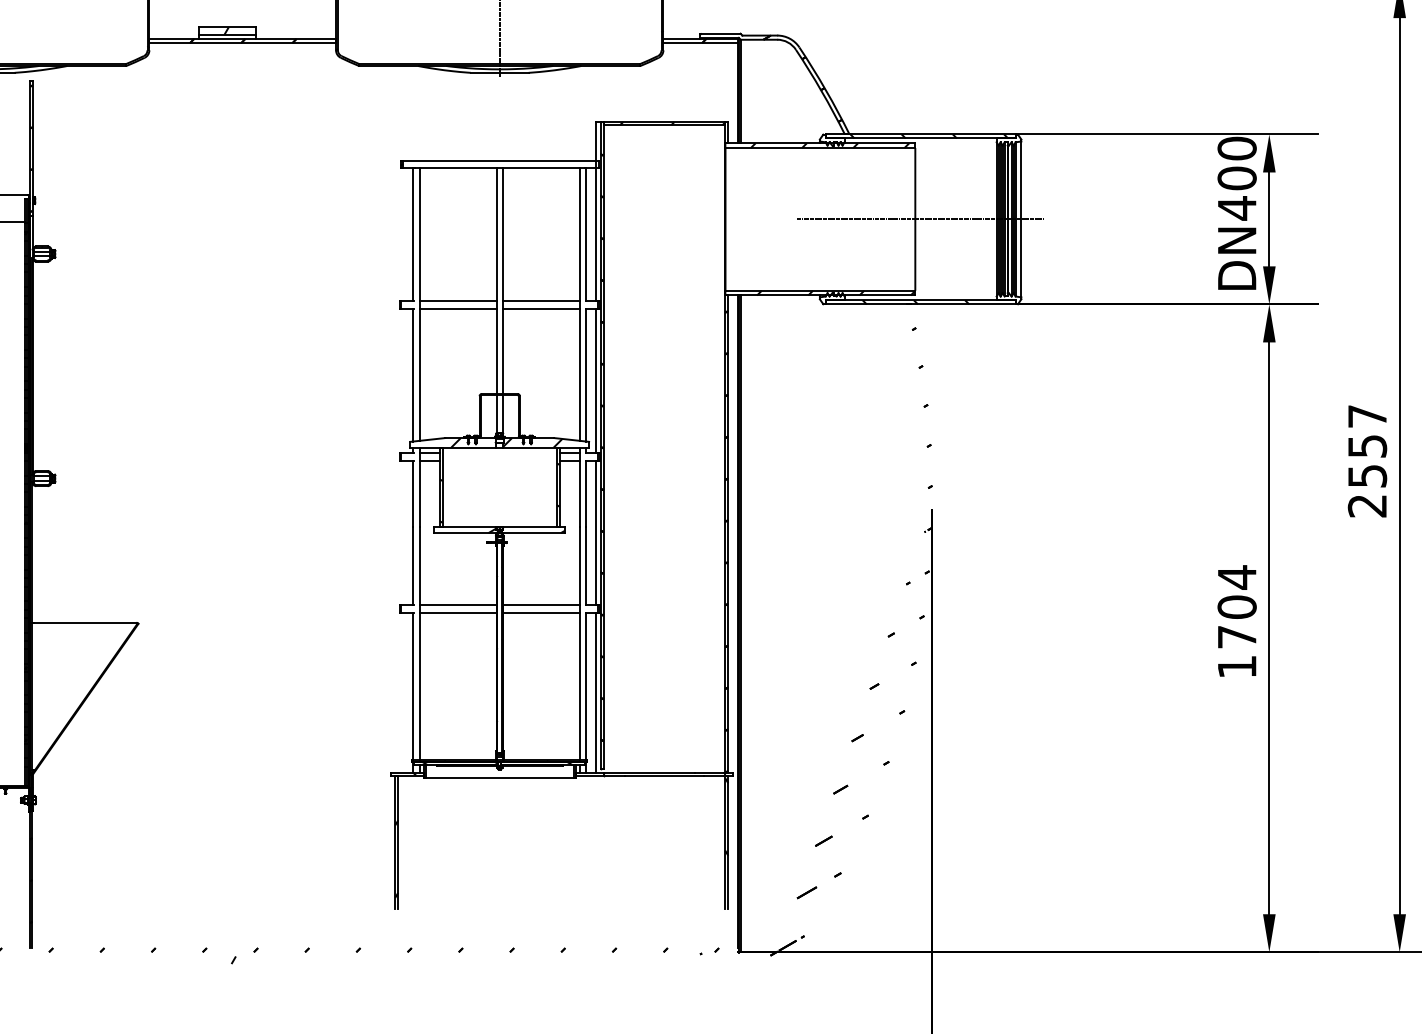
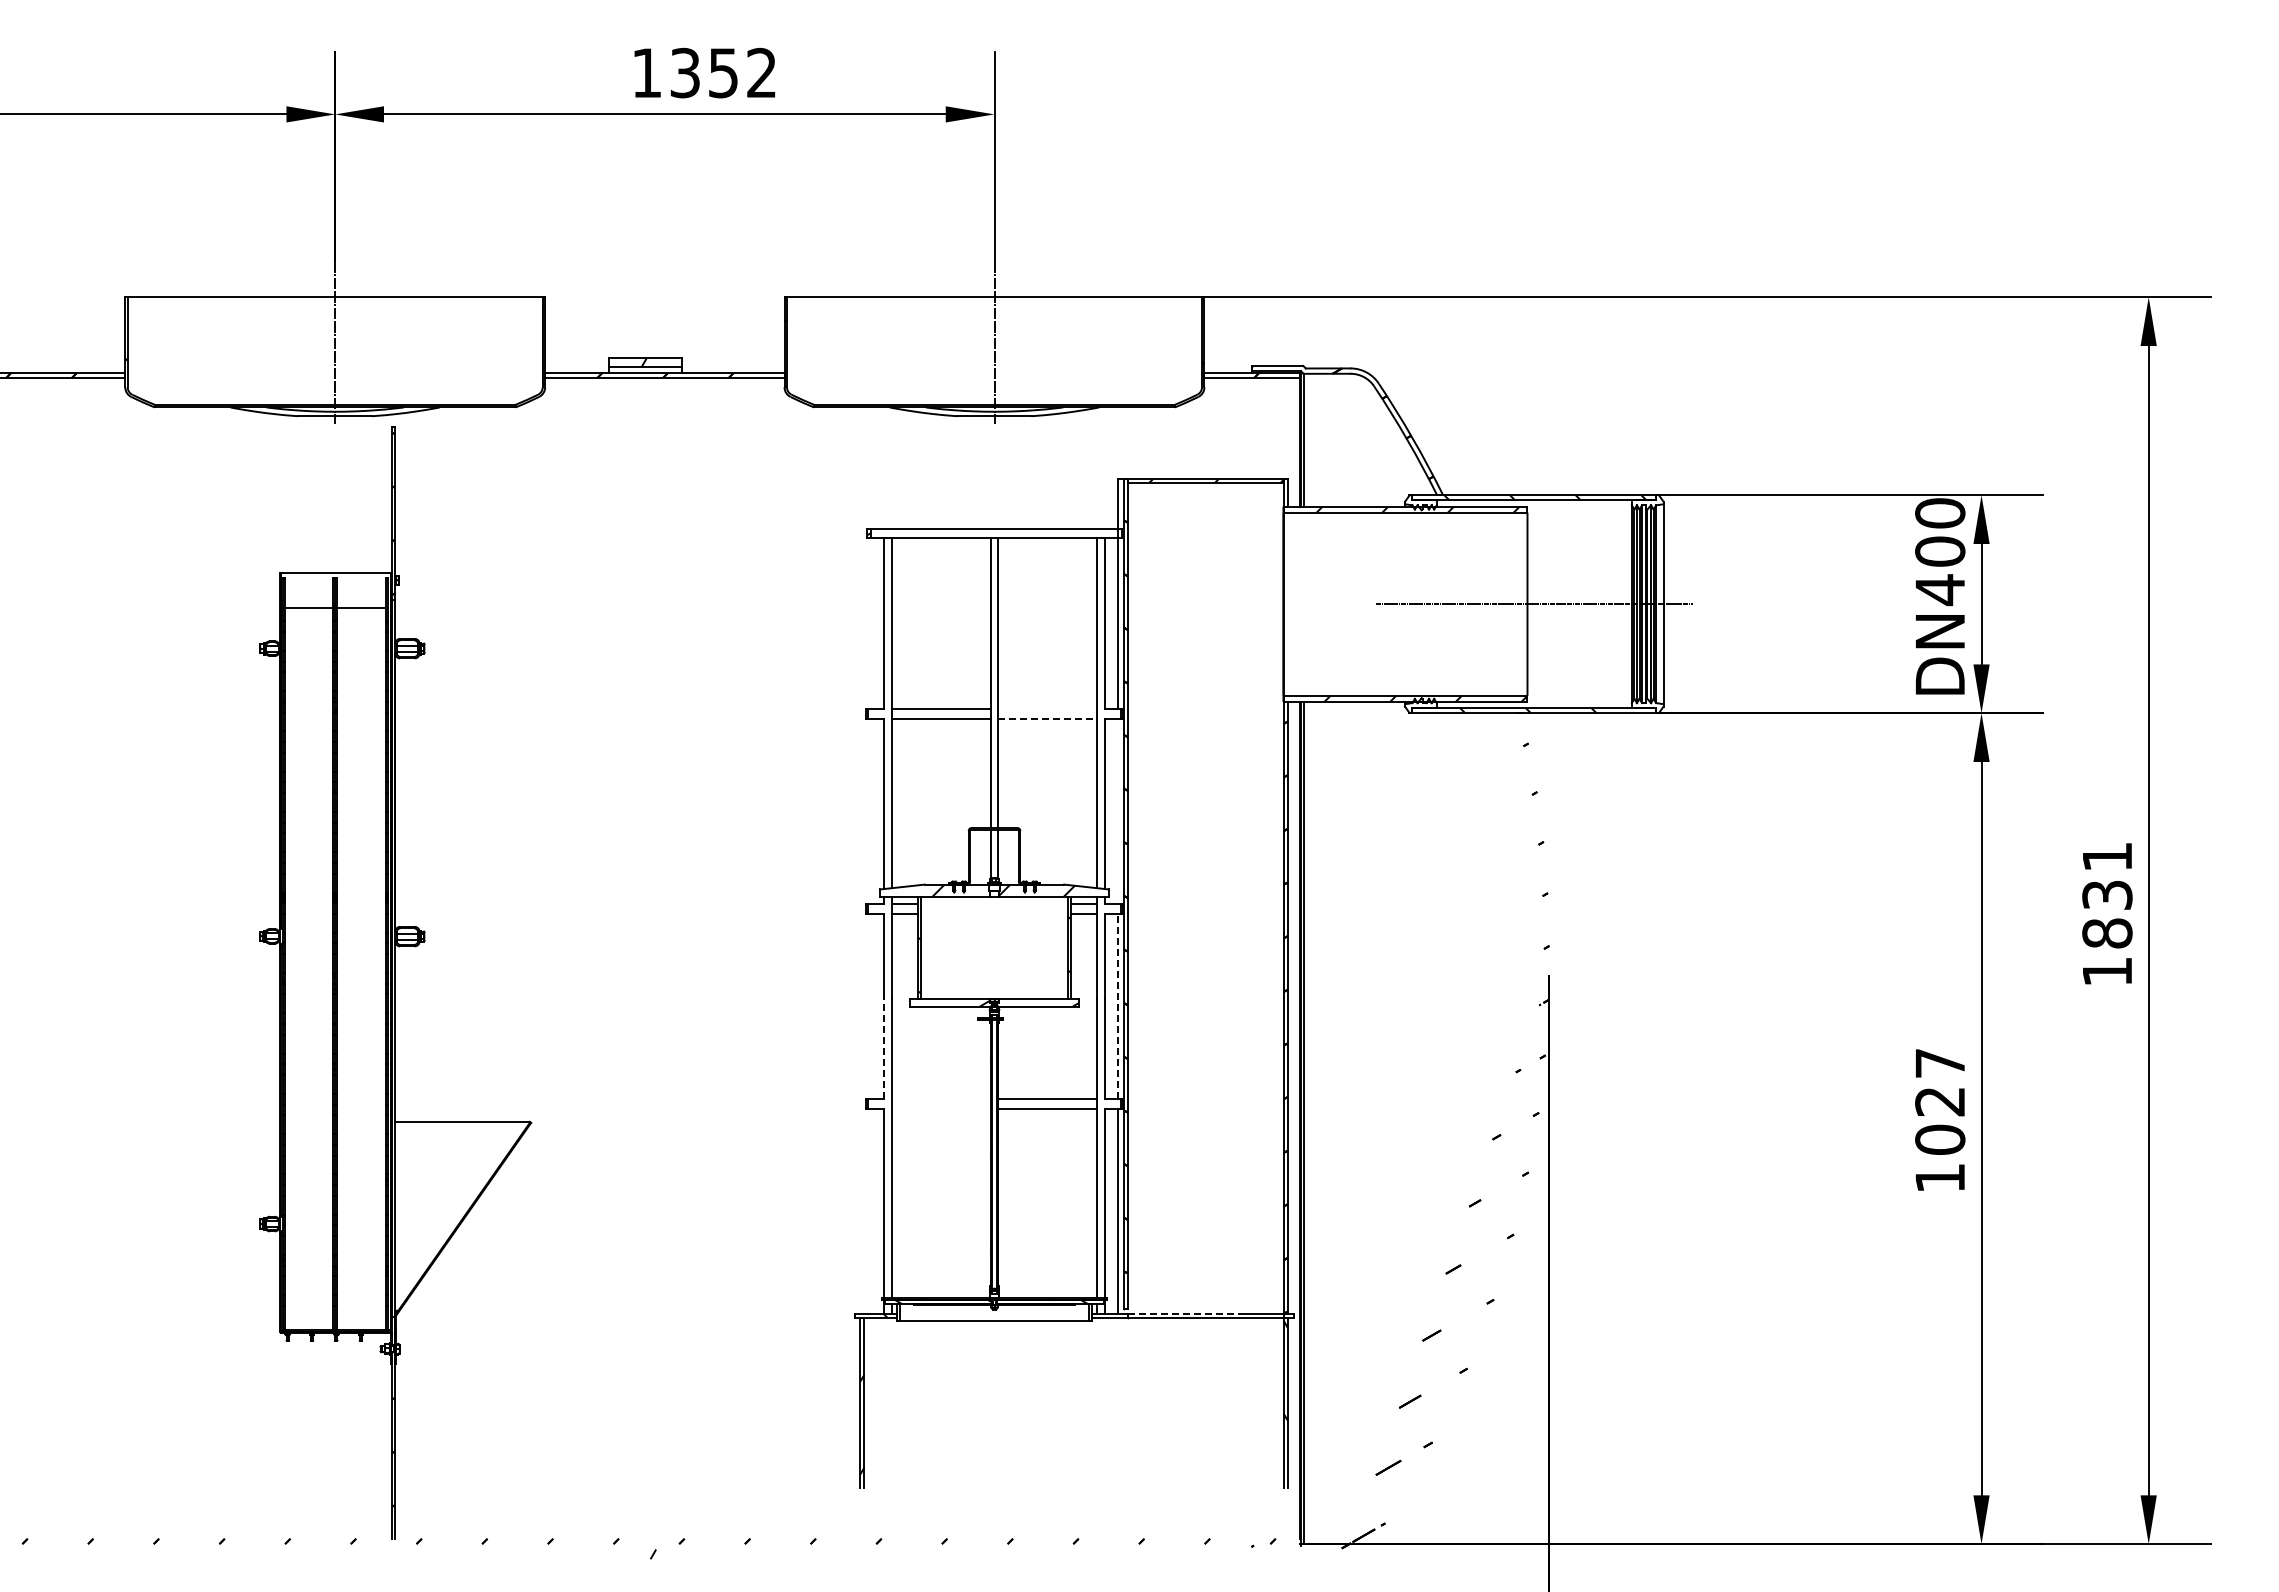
line: (541, 301) -> (1047, 709), removed
line: (541, 308) -> (1047, 718), solid -> dashed
line: (595, 381) -> (1117, 811), removed
text: (1367, 461) -> (2107, 914), 2557 -> 1831
line: (595, 533) -> (1117, 1006), solid -> dashed
line: (413, 565) -> (883, 1048), solid -> dashed
line: (457, 605) -> (940, 1099), removed
text: (1237, 606) -> (1940, 1100), 1704 -> 1027
line: (457, 612) -> (940, 1108), removed
line: (649, 772) -> (1186, 1313), solid -> dashed

